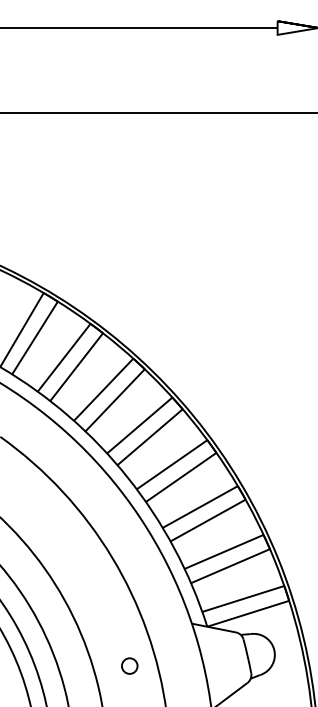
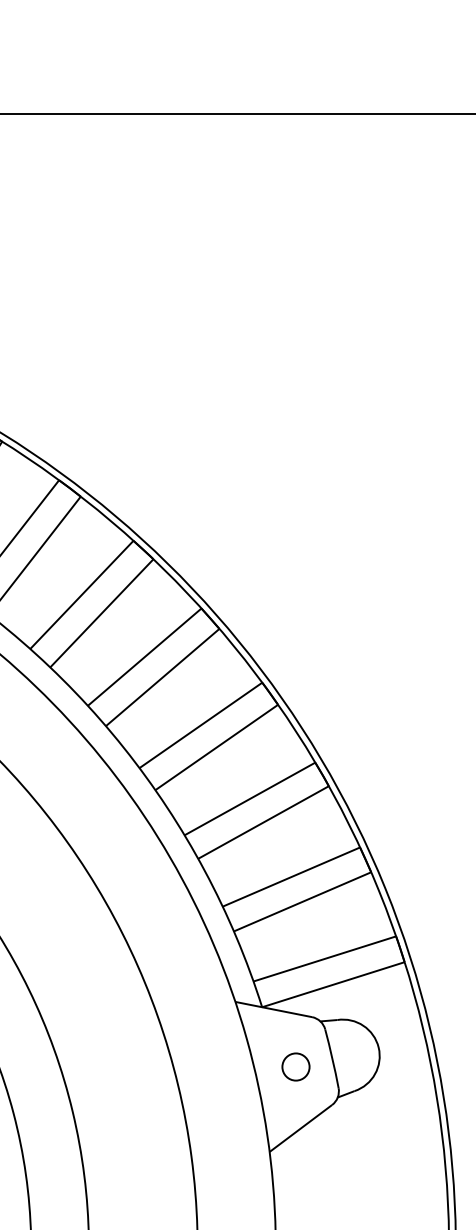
part: (129, 665) -> (295, 1065), moved

